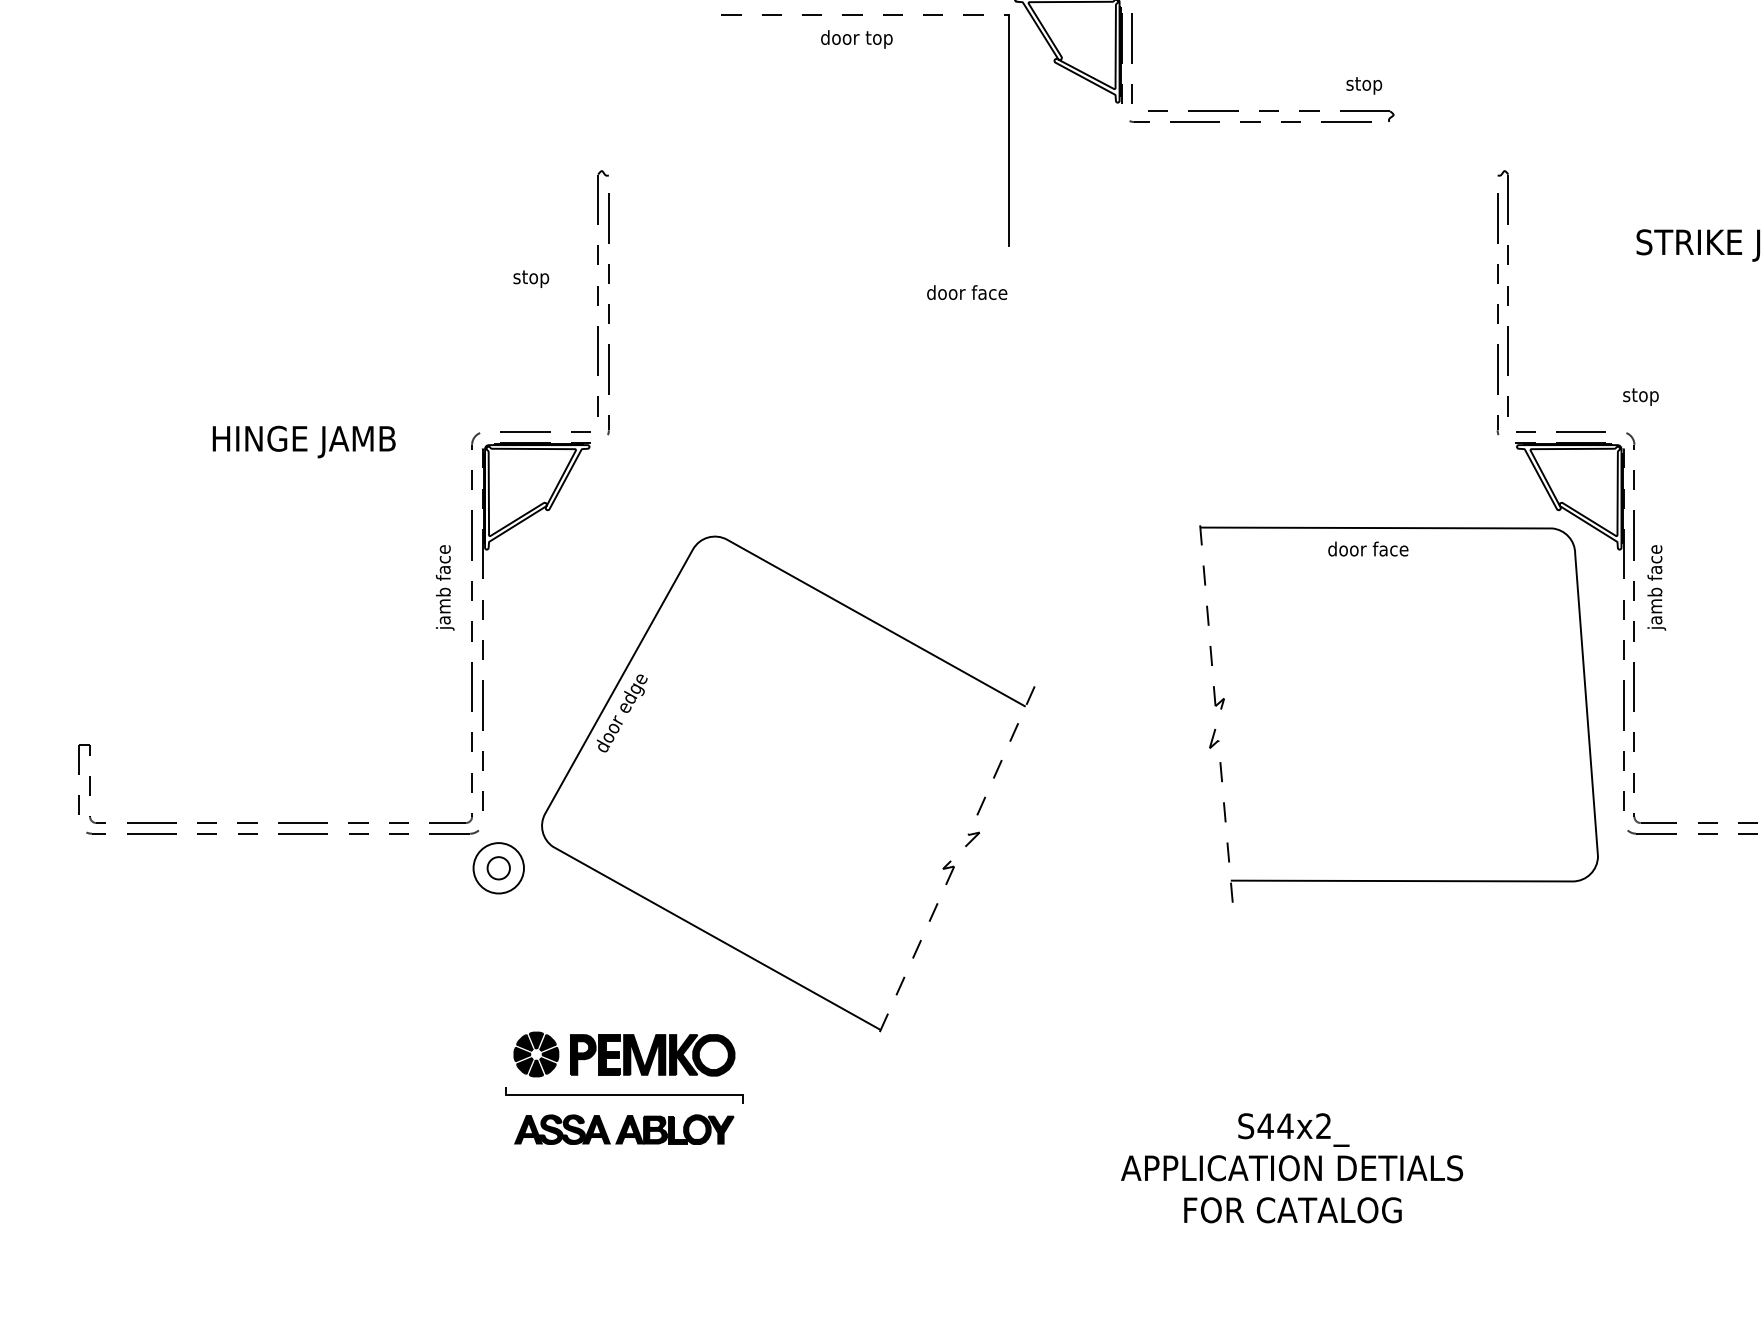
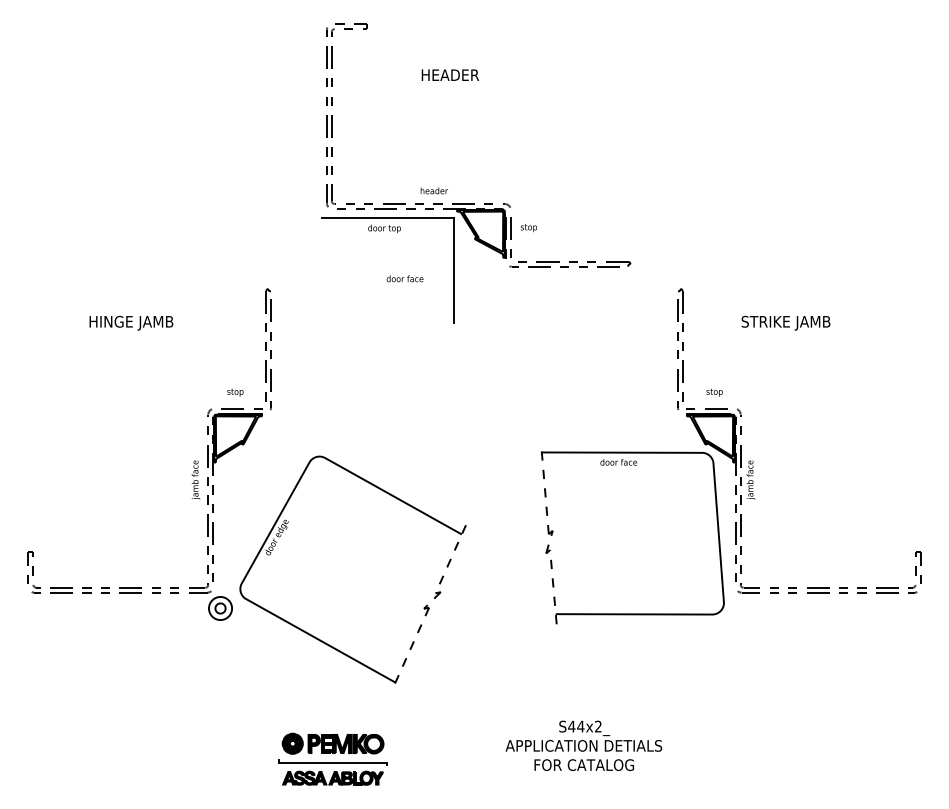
line: (865, 14) -> (388, 217), dashed -> solid
text: (1363, 86) -> (528, 228), moved
text: (531, 278) -> (235, 392), moved
text: (965, 291) -> (404, 278), moved
text: (1640, 396) -> (714, 392), moved
text: (304, 440) -> (131, 322), moved
part: (623, 1086) -> (332, 758), moved

